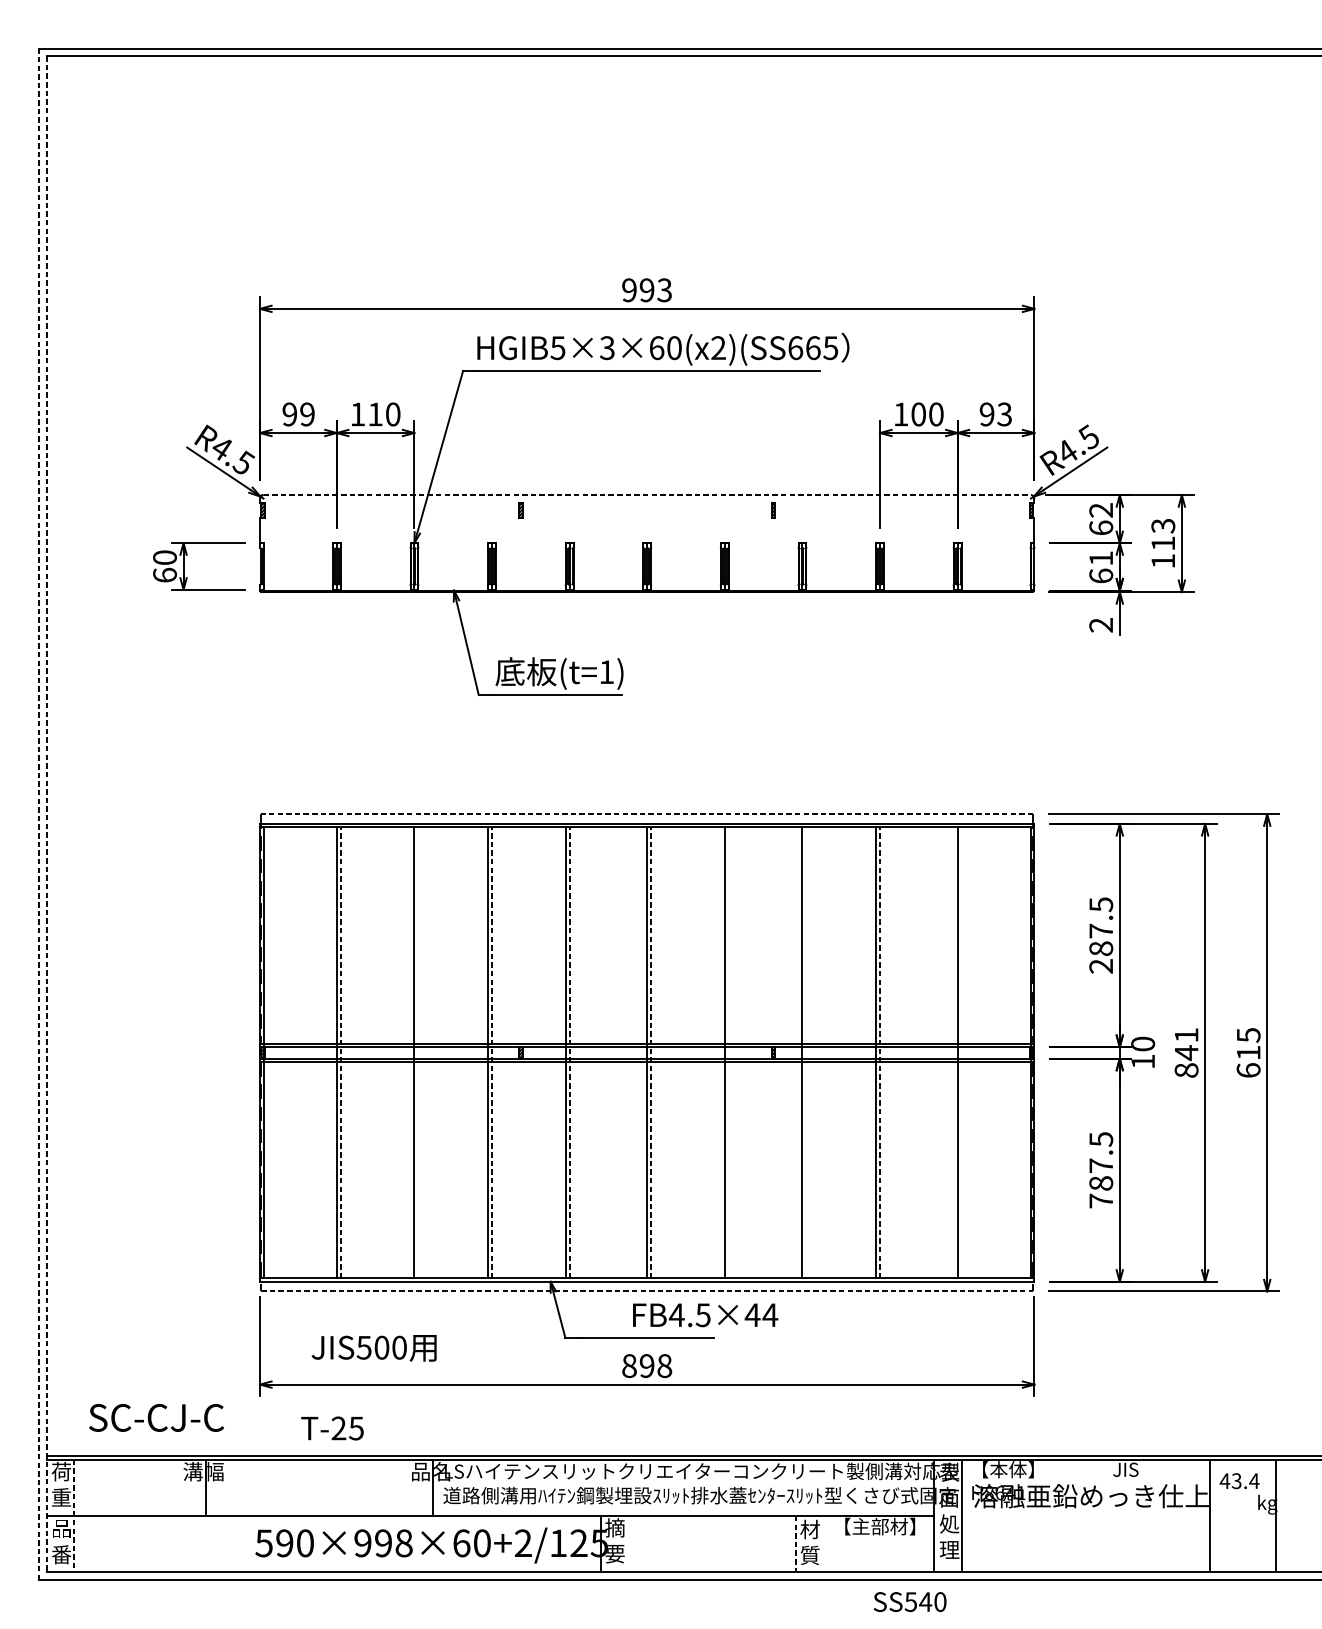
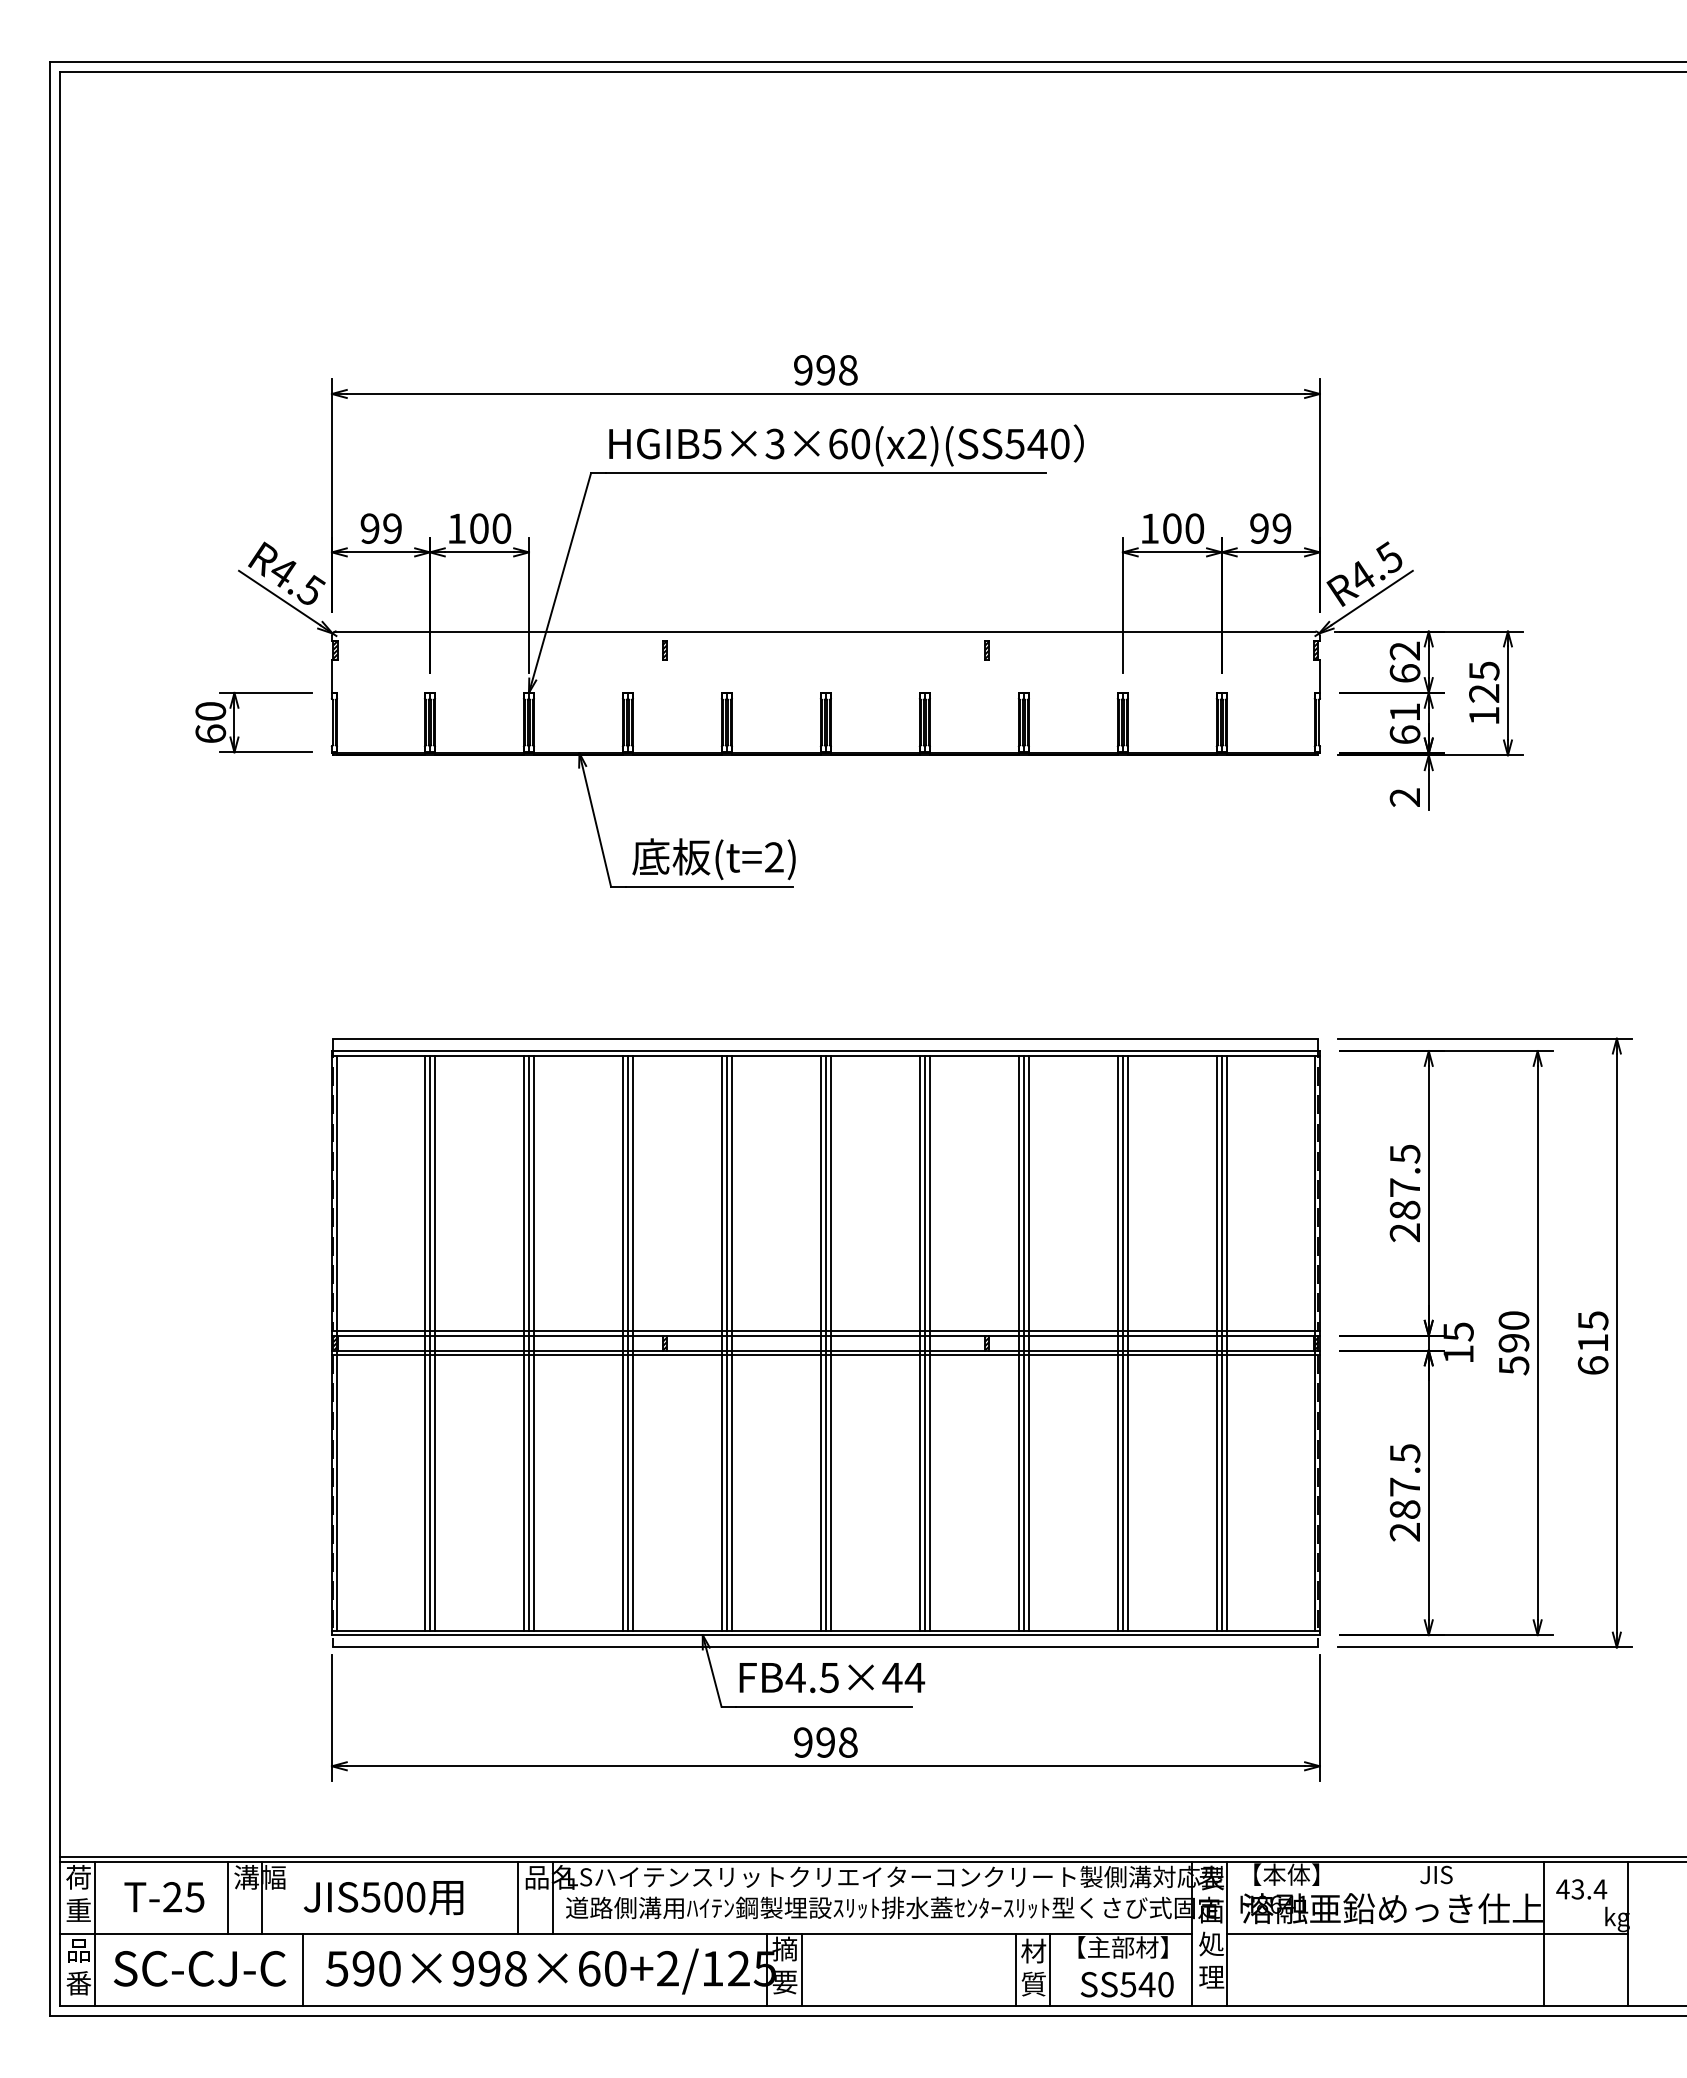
text: (664, 290) -> (847, 370), 993 -> 998
text: (813, 347) -> (1037, 443), HGIB5×3×60(x2)(SS665 -> HGIB5×3×60(x2)(SS540
text: (375, 414) -> (479, 528), 110 -> 100
text: (1004, 414) -> (1281, 528), 93 -> 99
line: (646, 495) -> (825, 631), dashed -> solid
text: (1163, 534) -> (1484, 681), 113 -> 125
text: (606, 672) -> (774, 857), (t=1) -> (t=2)
line: (39, 814) -> (50, 1039), dashed -> solid
line: (47, 814) -> (60, 1039), dashed -> solid
line: (646, 814) -> (825, 1038), dashed -> solid
text: (1143, 1043) -> (1458, 1331), 10 -> 15
line: (333, 1052) -> (425, 1342), added
line: (410, 1052) -> (524, 1342), added
line: (417, 1052) -> (533, 1342), added
line: (495, 1052) -> (632, 1342), added
line: (573, 1052) -> (731, 1342), added
line: (642, 1052) -> (820, 1342), added
line: (720, 1052) -> (919, 1342), added
line: (728, 1052) -> (929, 1342), added
line: (798, 1052) -> (1018, 1342), added
line: (806, 1052) -> (1028, 1342), added
line: (883, 1052) -> (1127, 1342), added
line: (953, 1052) -> (1216, 1342), added
line: (961, 1052) -> (1226, 1342), added
line: (340, 1053) -> (434, 1343), dashed -> solid
line: (491, 1053) -> (627, 1343), dashed -> solid
line: (569, 1053) -> (726, 1343), dashed -> solid
line: (650, 1053) -> (830, 1343), dashed -> solid
line: (879, 1053) -> (1122, 1343), dashed -> solid
text: (1186, 1053) -> (1513, 1343), 841 -> 590
text: (1100, 1200) -> (1404, 1531), 787.5 -> 287.5
line: (647, 1291) -> (826, 1647), dashed -> solid
text: (705, 1315) -> (832, 1678), moved
text: (374, 1348) -> (383, 1898), moved
text: (629, 1365) -> (803, 1742), 898 -> 998
text: (156, 1417) -> (199, 1968), moved
text: (332, 1428) -> (164, 1897), moved
line: (178, 1487) -> (227, 1897), added
line: (406, 1487) -> (518, 1897), added
line: (74, 1515) -> (95, 1933), dashed -> solid
line: (1118, 1515) -> (1427, 1933), added
line: (236, 1543) -> (302, 1969), added
line: (628, 1543) -> (801, 1969), added
line: (795, 1543) -> (1015, 1969), dashed -> solid
line: (823, 1543) -> (1050, 1969), added
text: (909, 1601) -> (1126, 1984), moved

